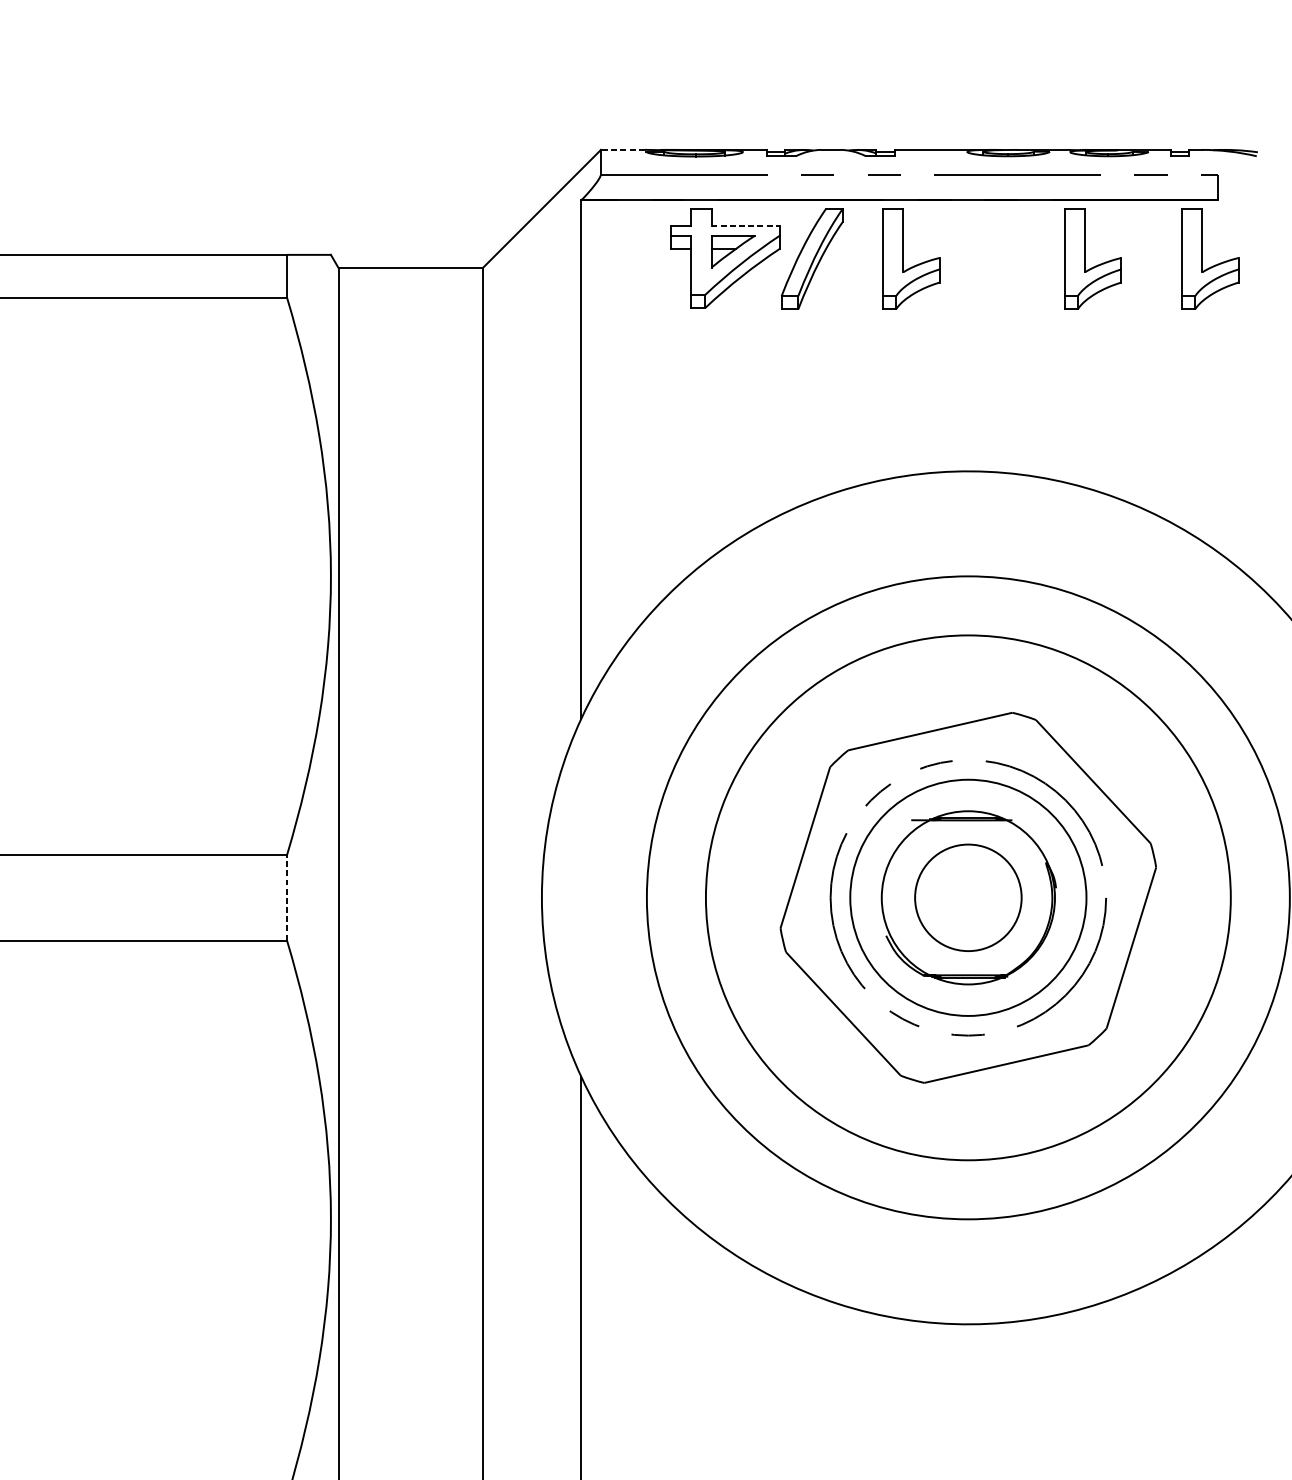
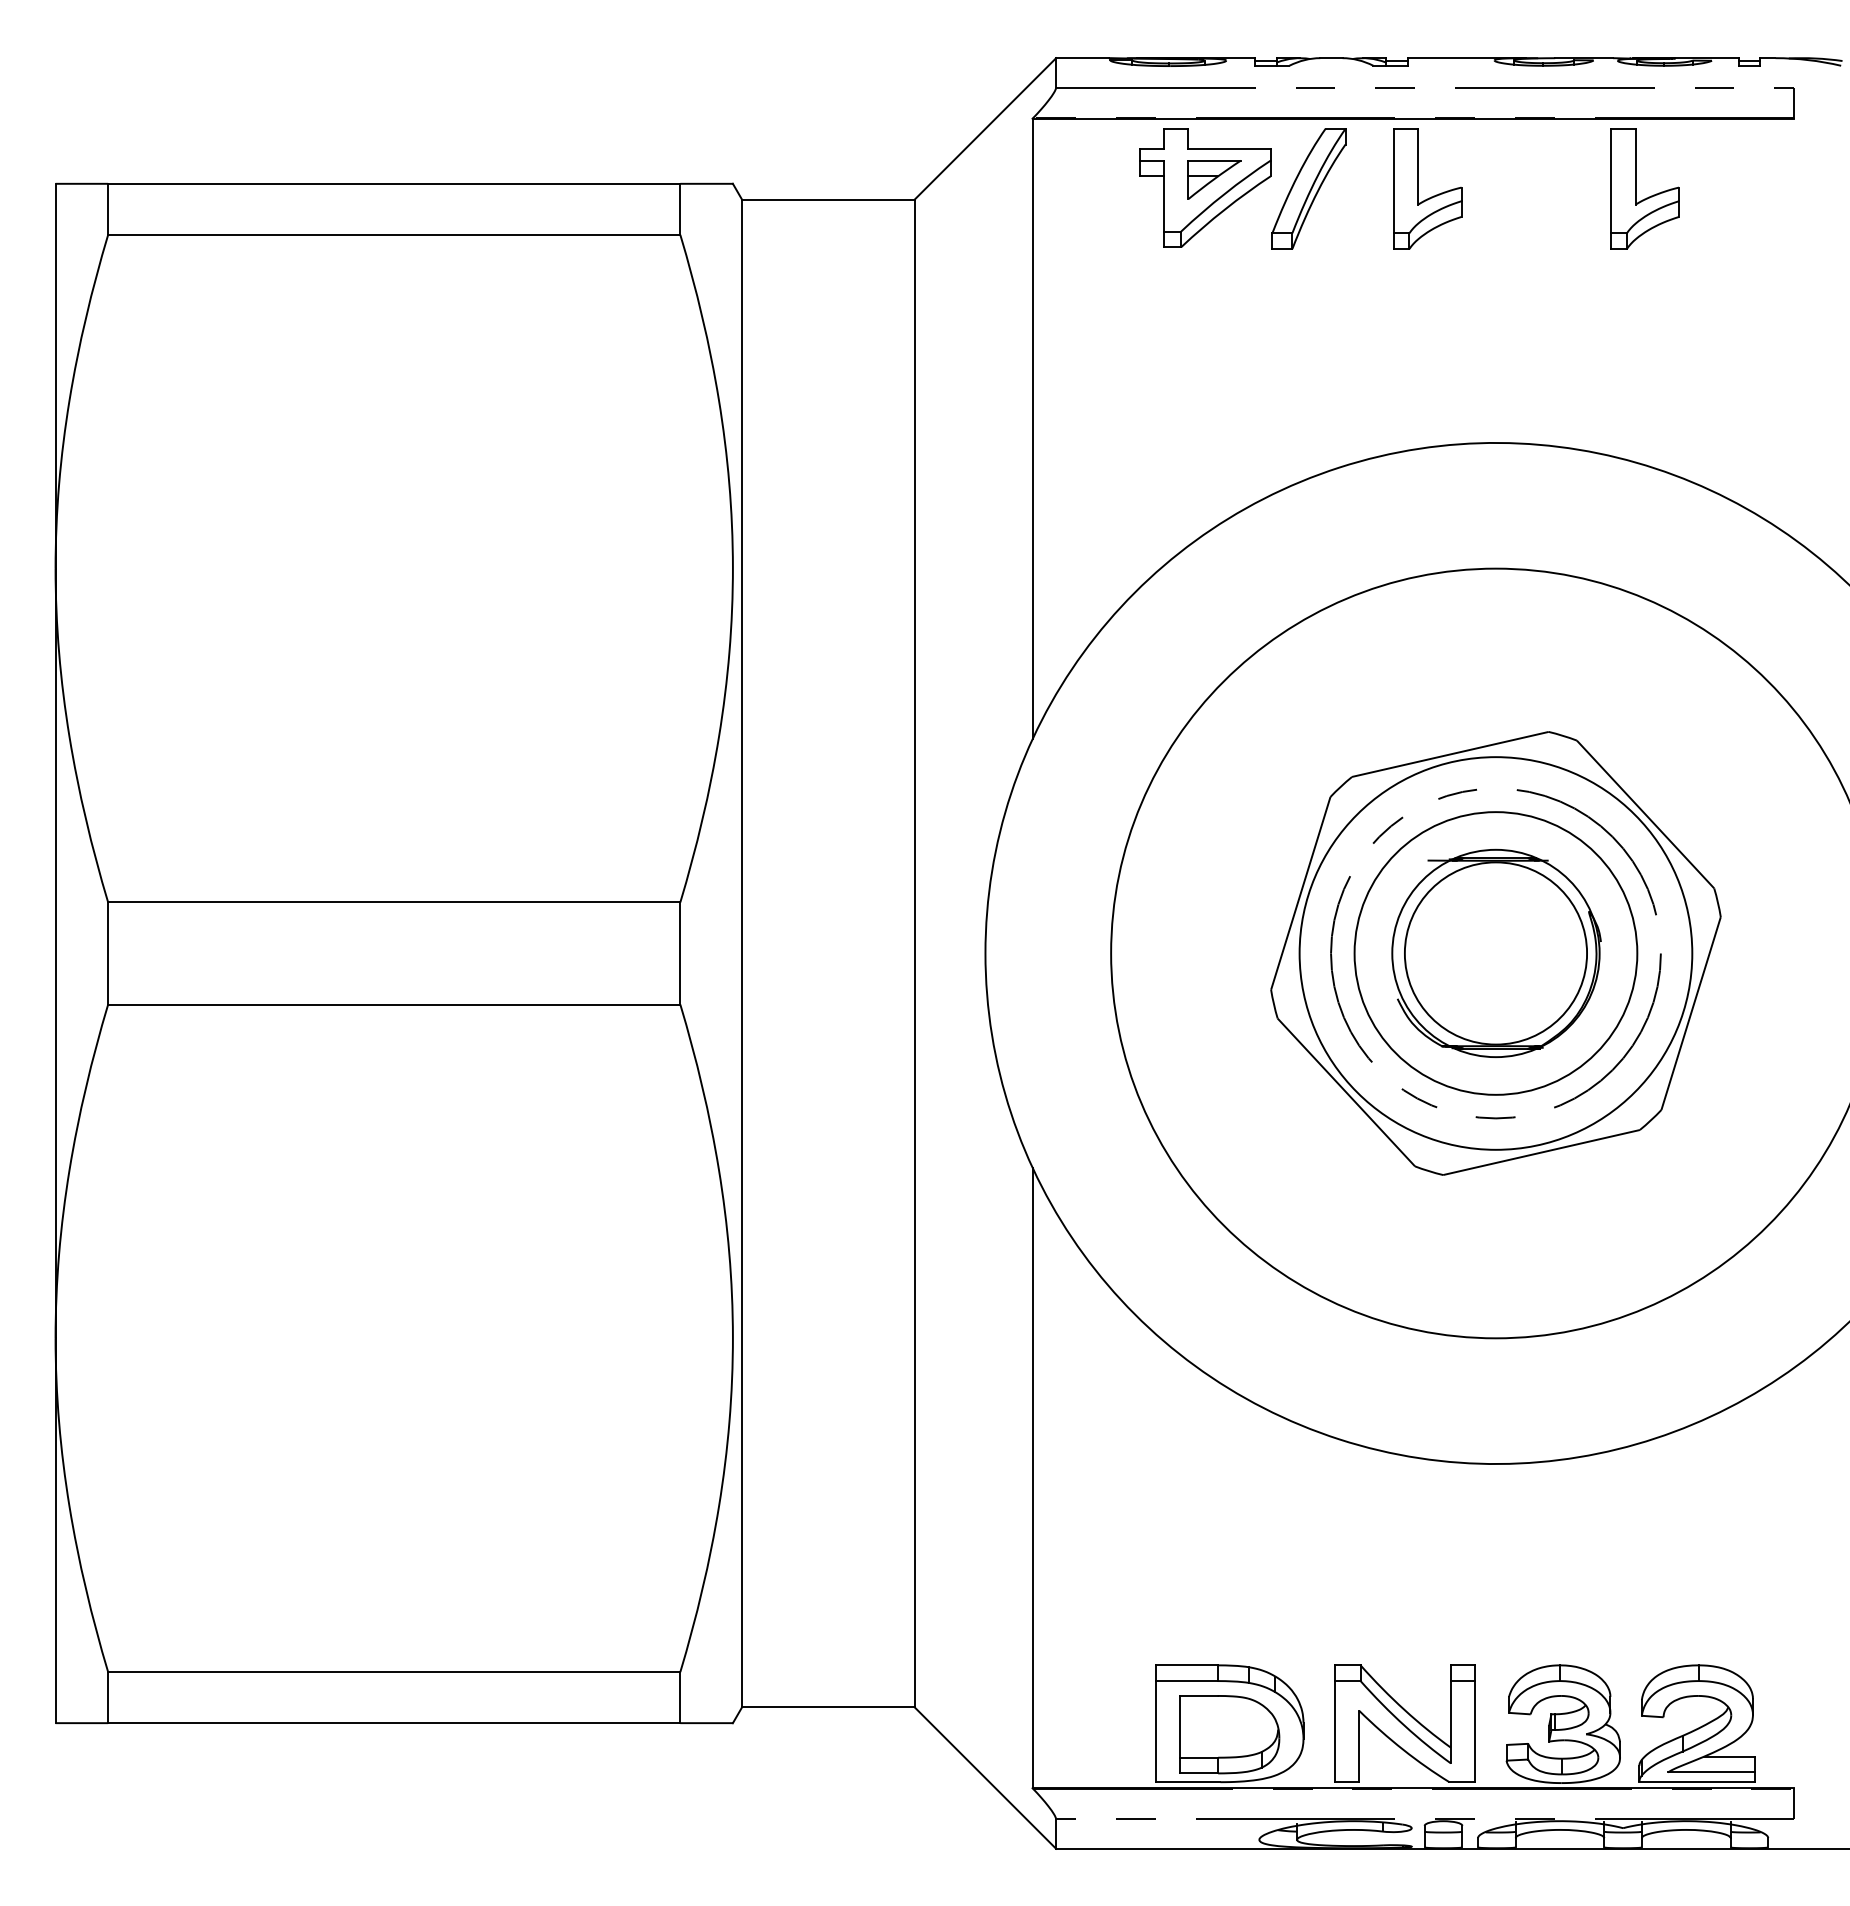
line: (622, 150) -> (1081, 58), dashed -> solid
line: (746, 225) -> (1230, 148), dashed -> solid
part: (1213, 265) -> (1789, 196), removed
line: (287, 897) -> (680, 952), dashed -> solid
circle: (967, 897) -> (1495, 953), size x0.62
circle: (967, 897) -> (1495, 953), size x1.43

